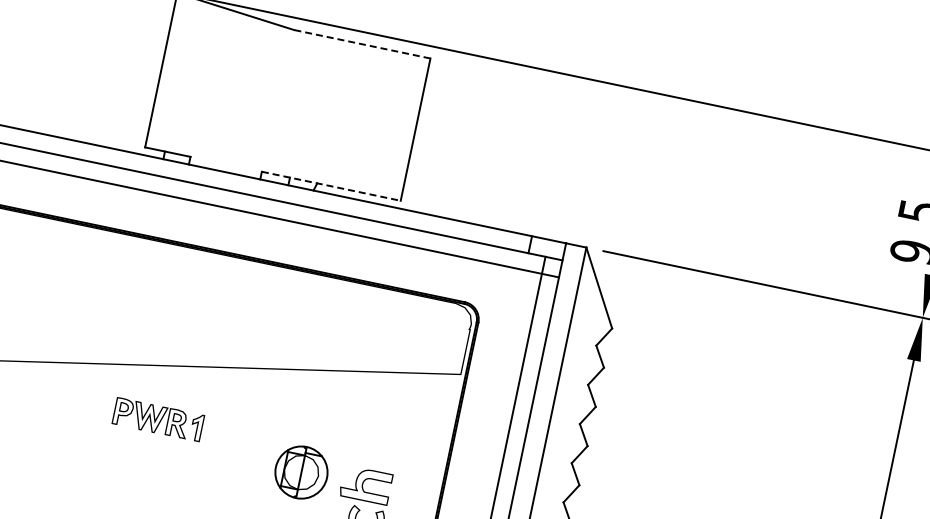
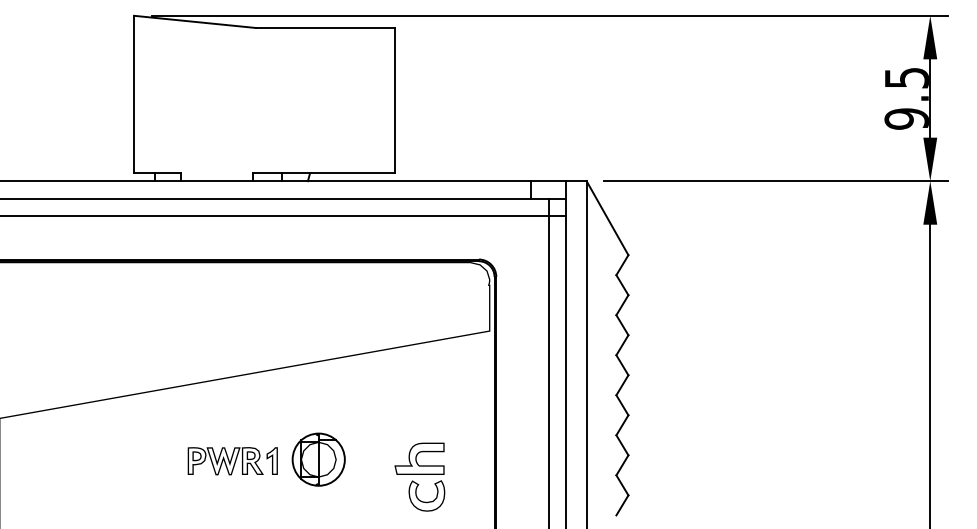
line: (361, 44) -> (325, 28), dashed -> solid
line: (331, 186) -> (324, 173), dashed -> solid
part: (157, 419) -> (232, 461), moved
part: (301, 472) -> (318, 459), moved

